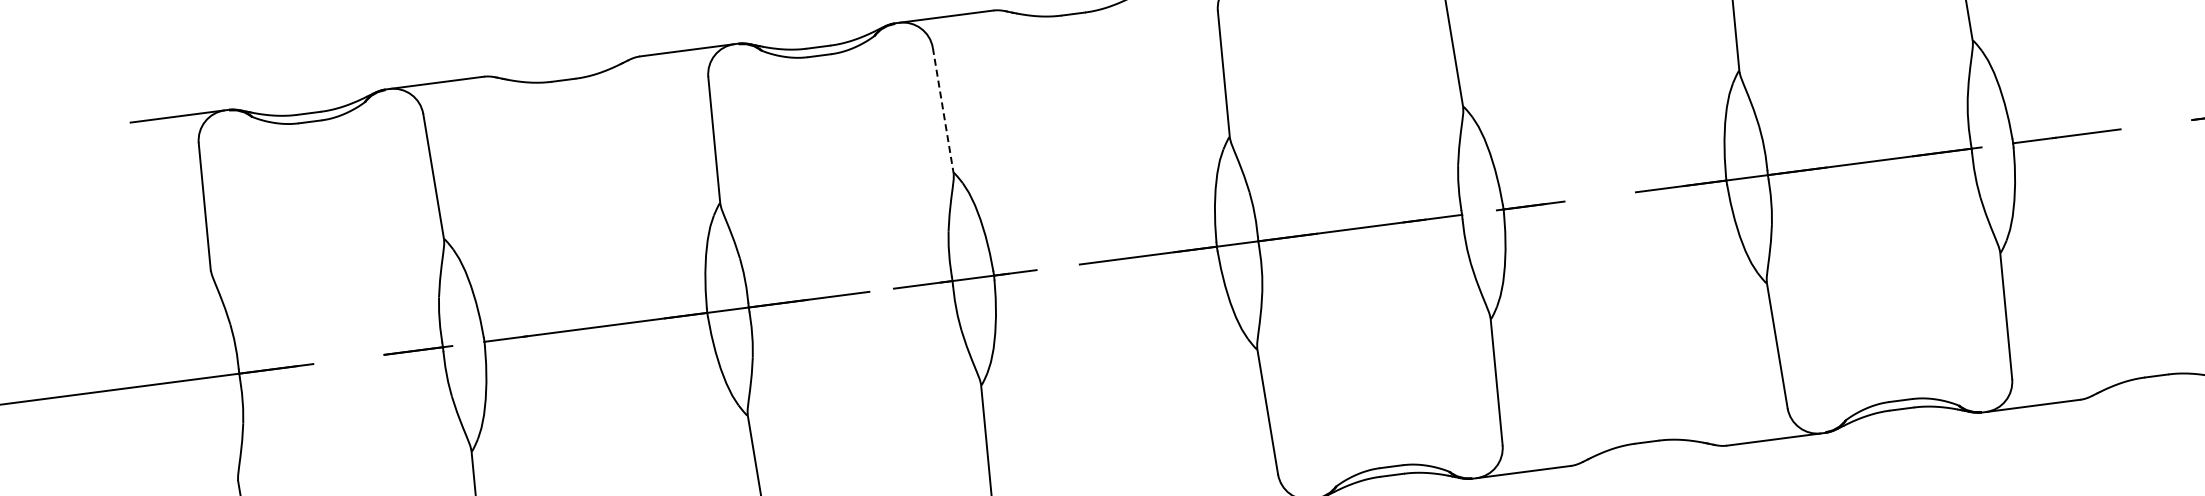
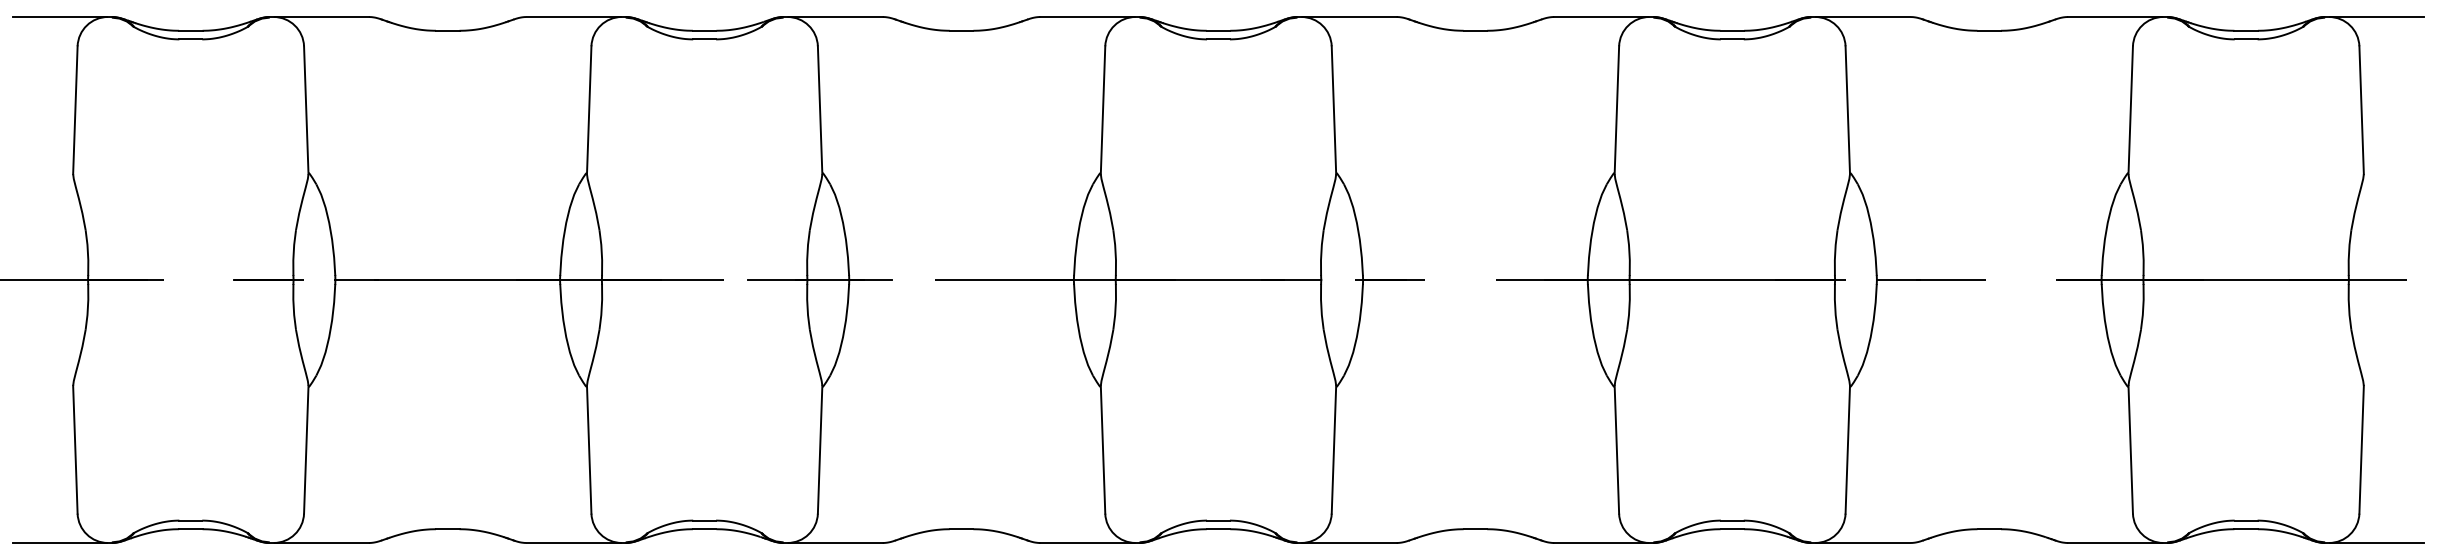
line: (943, 111) -> (820, 110), dashed -> solid

